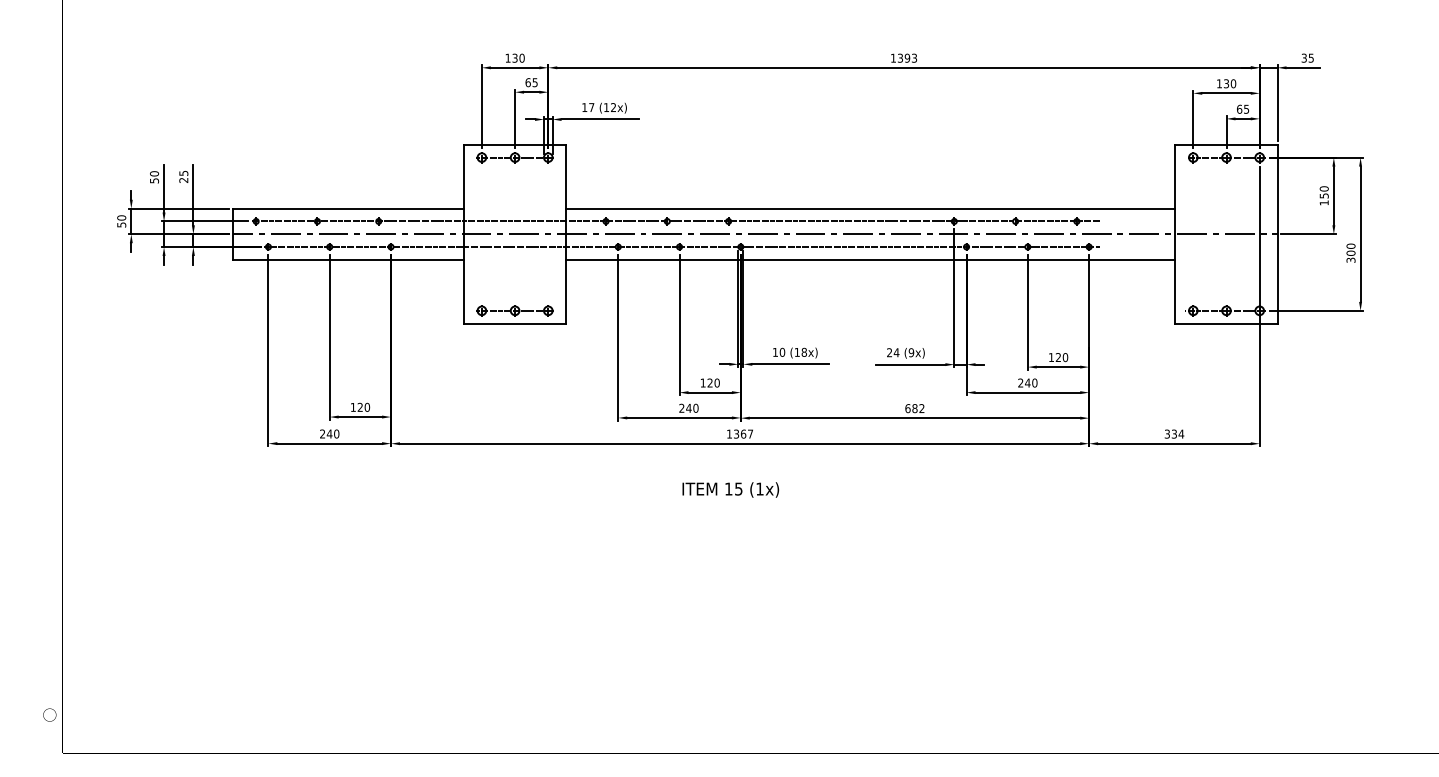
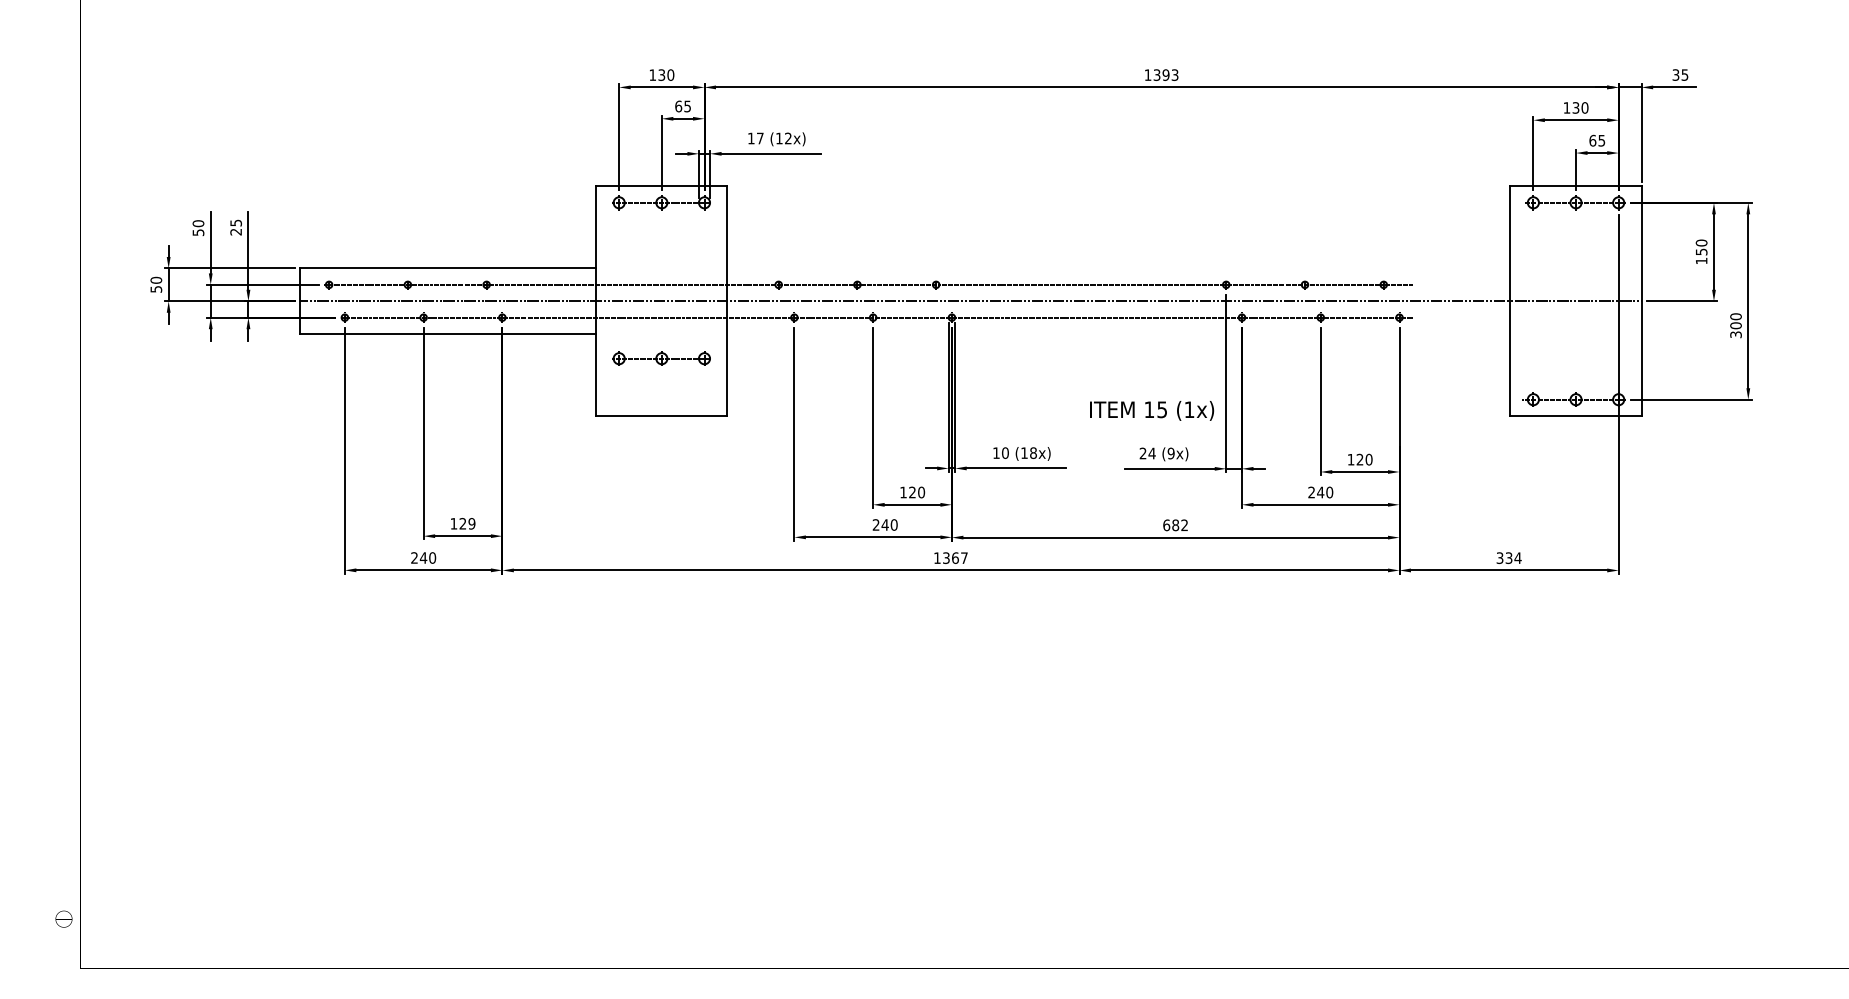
line: (870, 208) -> (1118, 268), removed
line: (870, 260) -> (1118, 334), removed
part: (514, 310) -> (661, 358), moved
text: (366, 407) -> (471, 523), 120 -> 129
text: (731, 489) -> (1152, 410), moved

